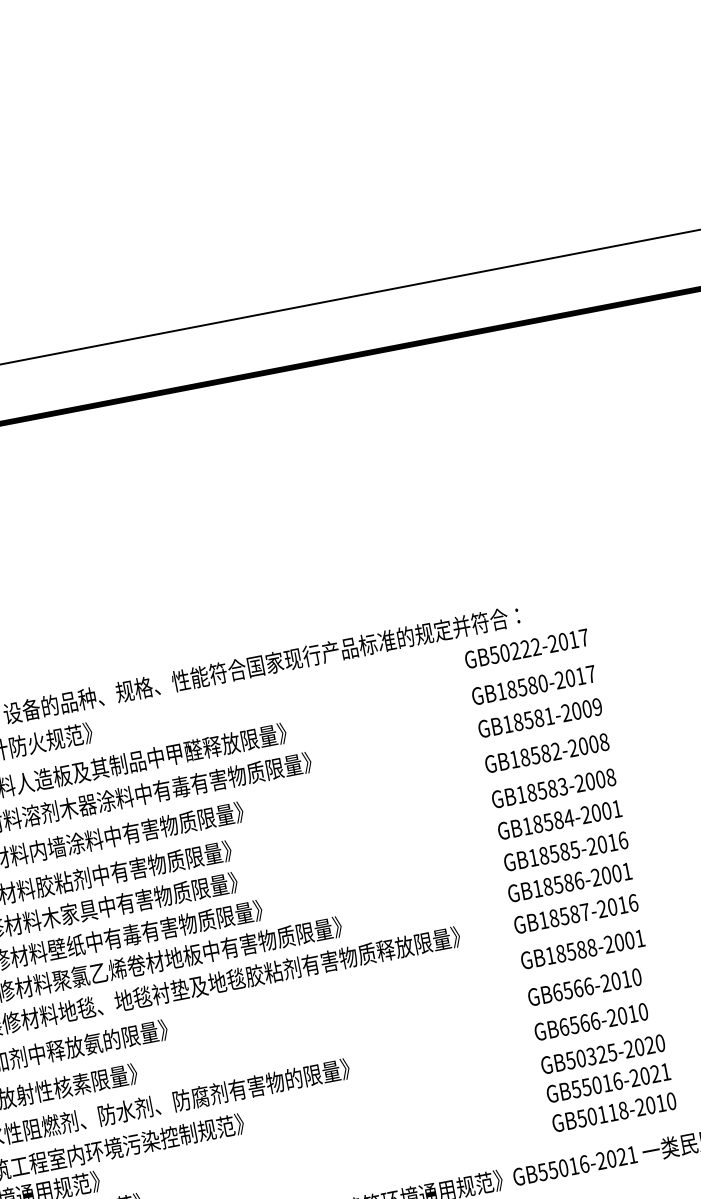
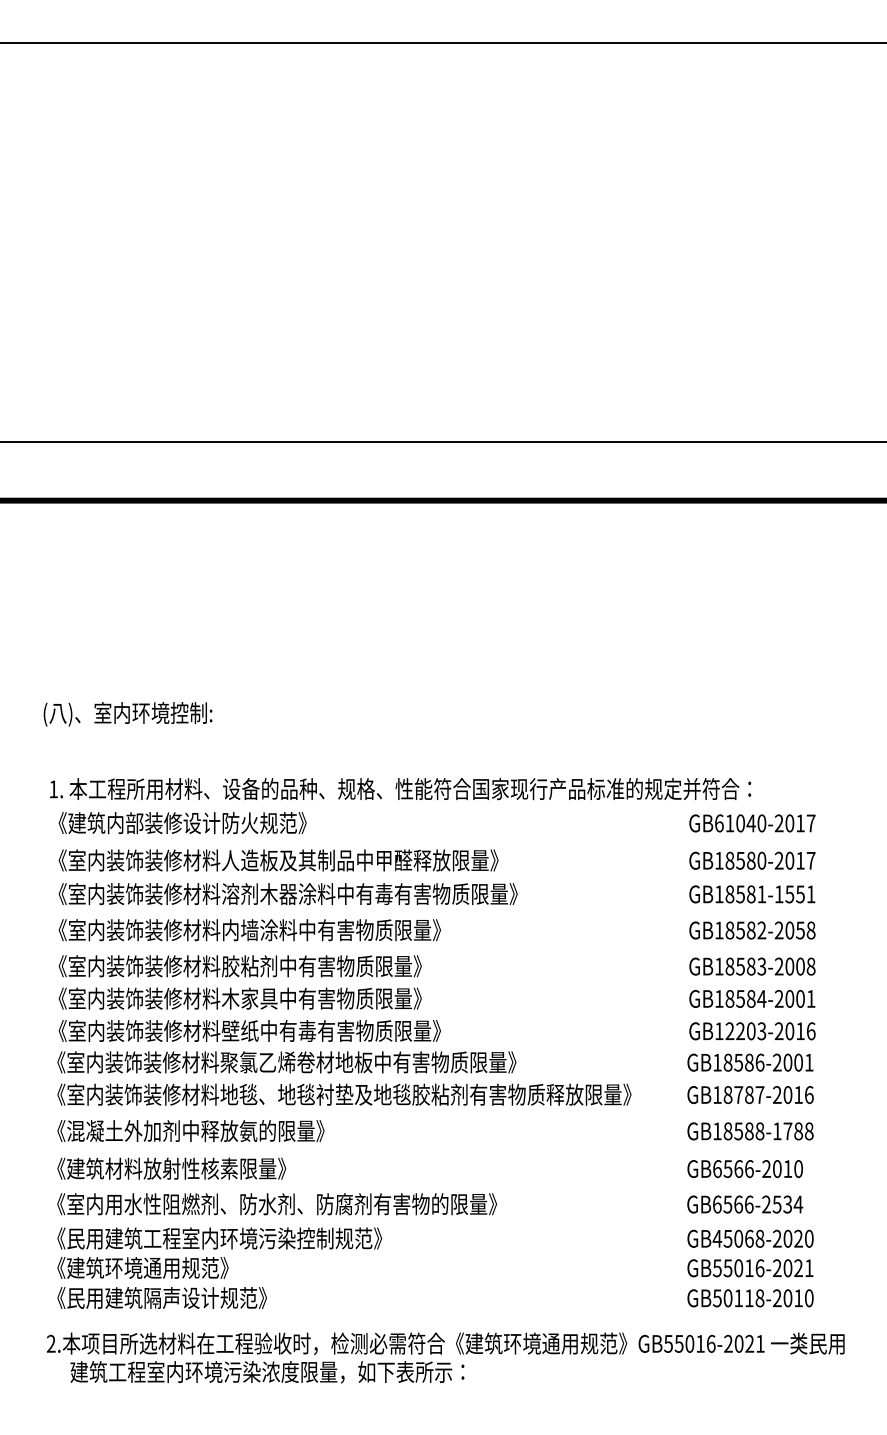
text: (515, 651) -> (740, 823), GB50222-2017 -> GB61040-2017
text: (581, 710) -> (794, 894), GB18581-2009 -> GB18581-1551
text: (593, 744) -> (800, 930), GB18582-2008 -> GB18582-2058
text: (559, 853) -> (745, 1031), GB18585-2016 -> GB12203-2016
text: (564, 916) -> (738, 1095), GB18587-2016 -> GB18787-2016
text: (624, 941) -> (793, 1131), GB18588-2001 -> GB18588-1788
text: (632, 1013) -> (787, 1204), GB6566-2010 -> GB6566-2534
text: (591, 1056) -> (738, 1238), GB50325-2020 -> GB45068-2020

